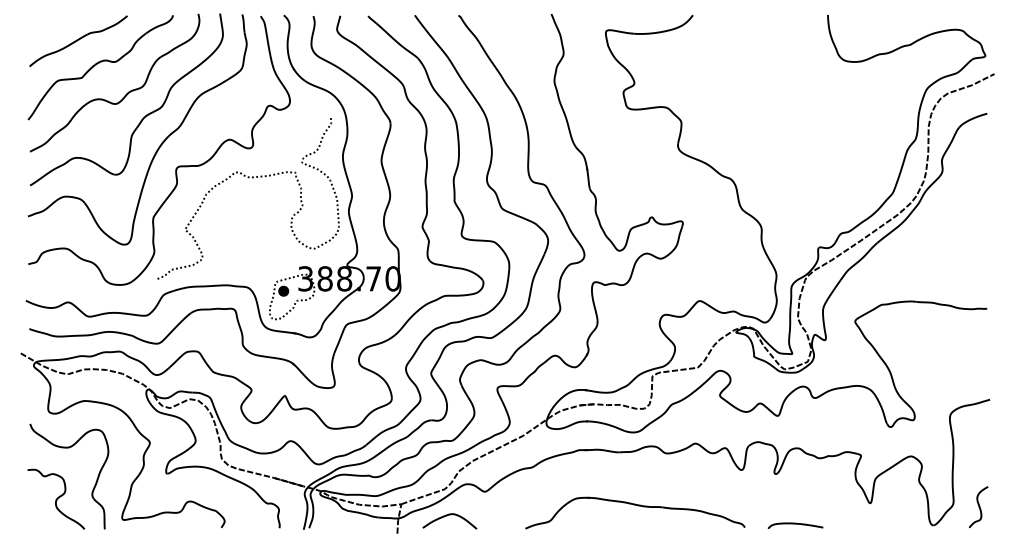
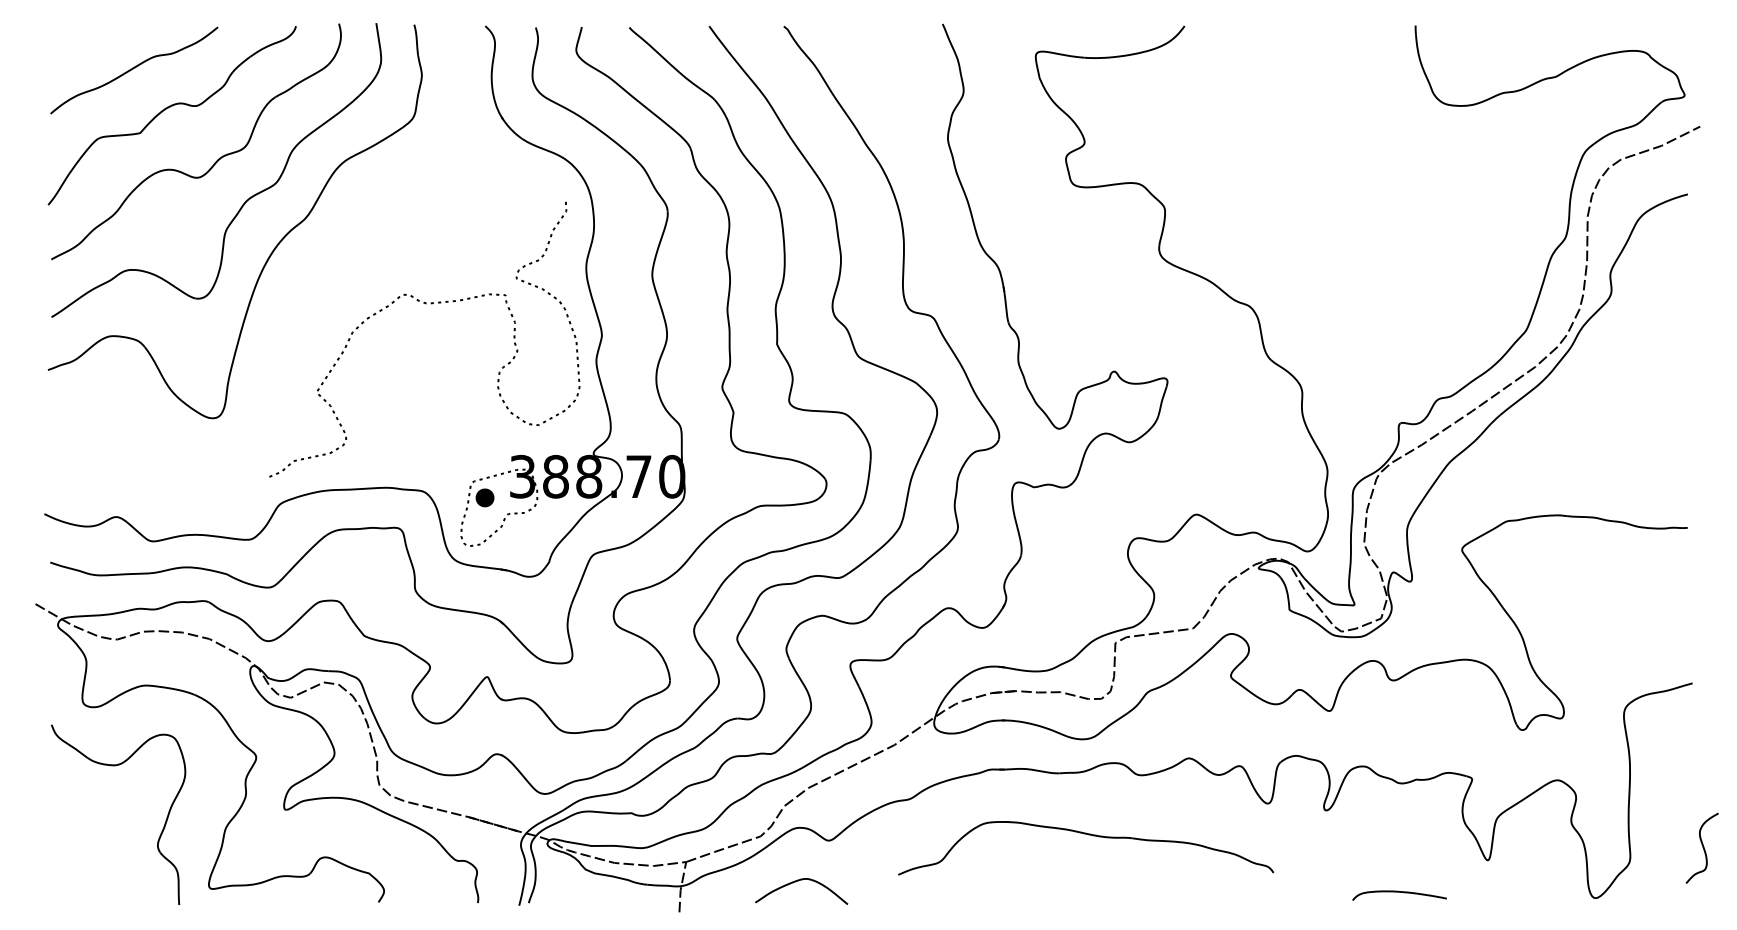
part: (176, 167) -> (301, 286), removed
curve: (56, 498) -> (96, 852), removed
part: (637, 506) -> (1089, 836), moved
curve: (978, 506) -> (1701, 847), moved
curve: (447, 516) -> (797, 882), moved
curve: (795, 524) -> (1399, 893), moved

